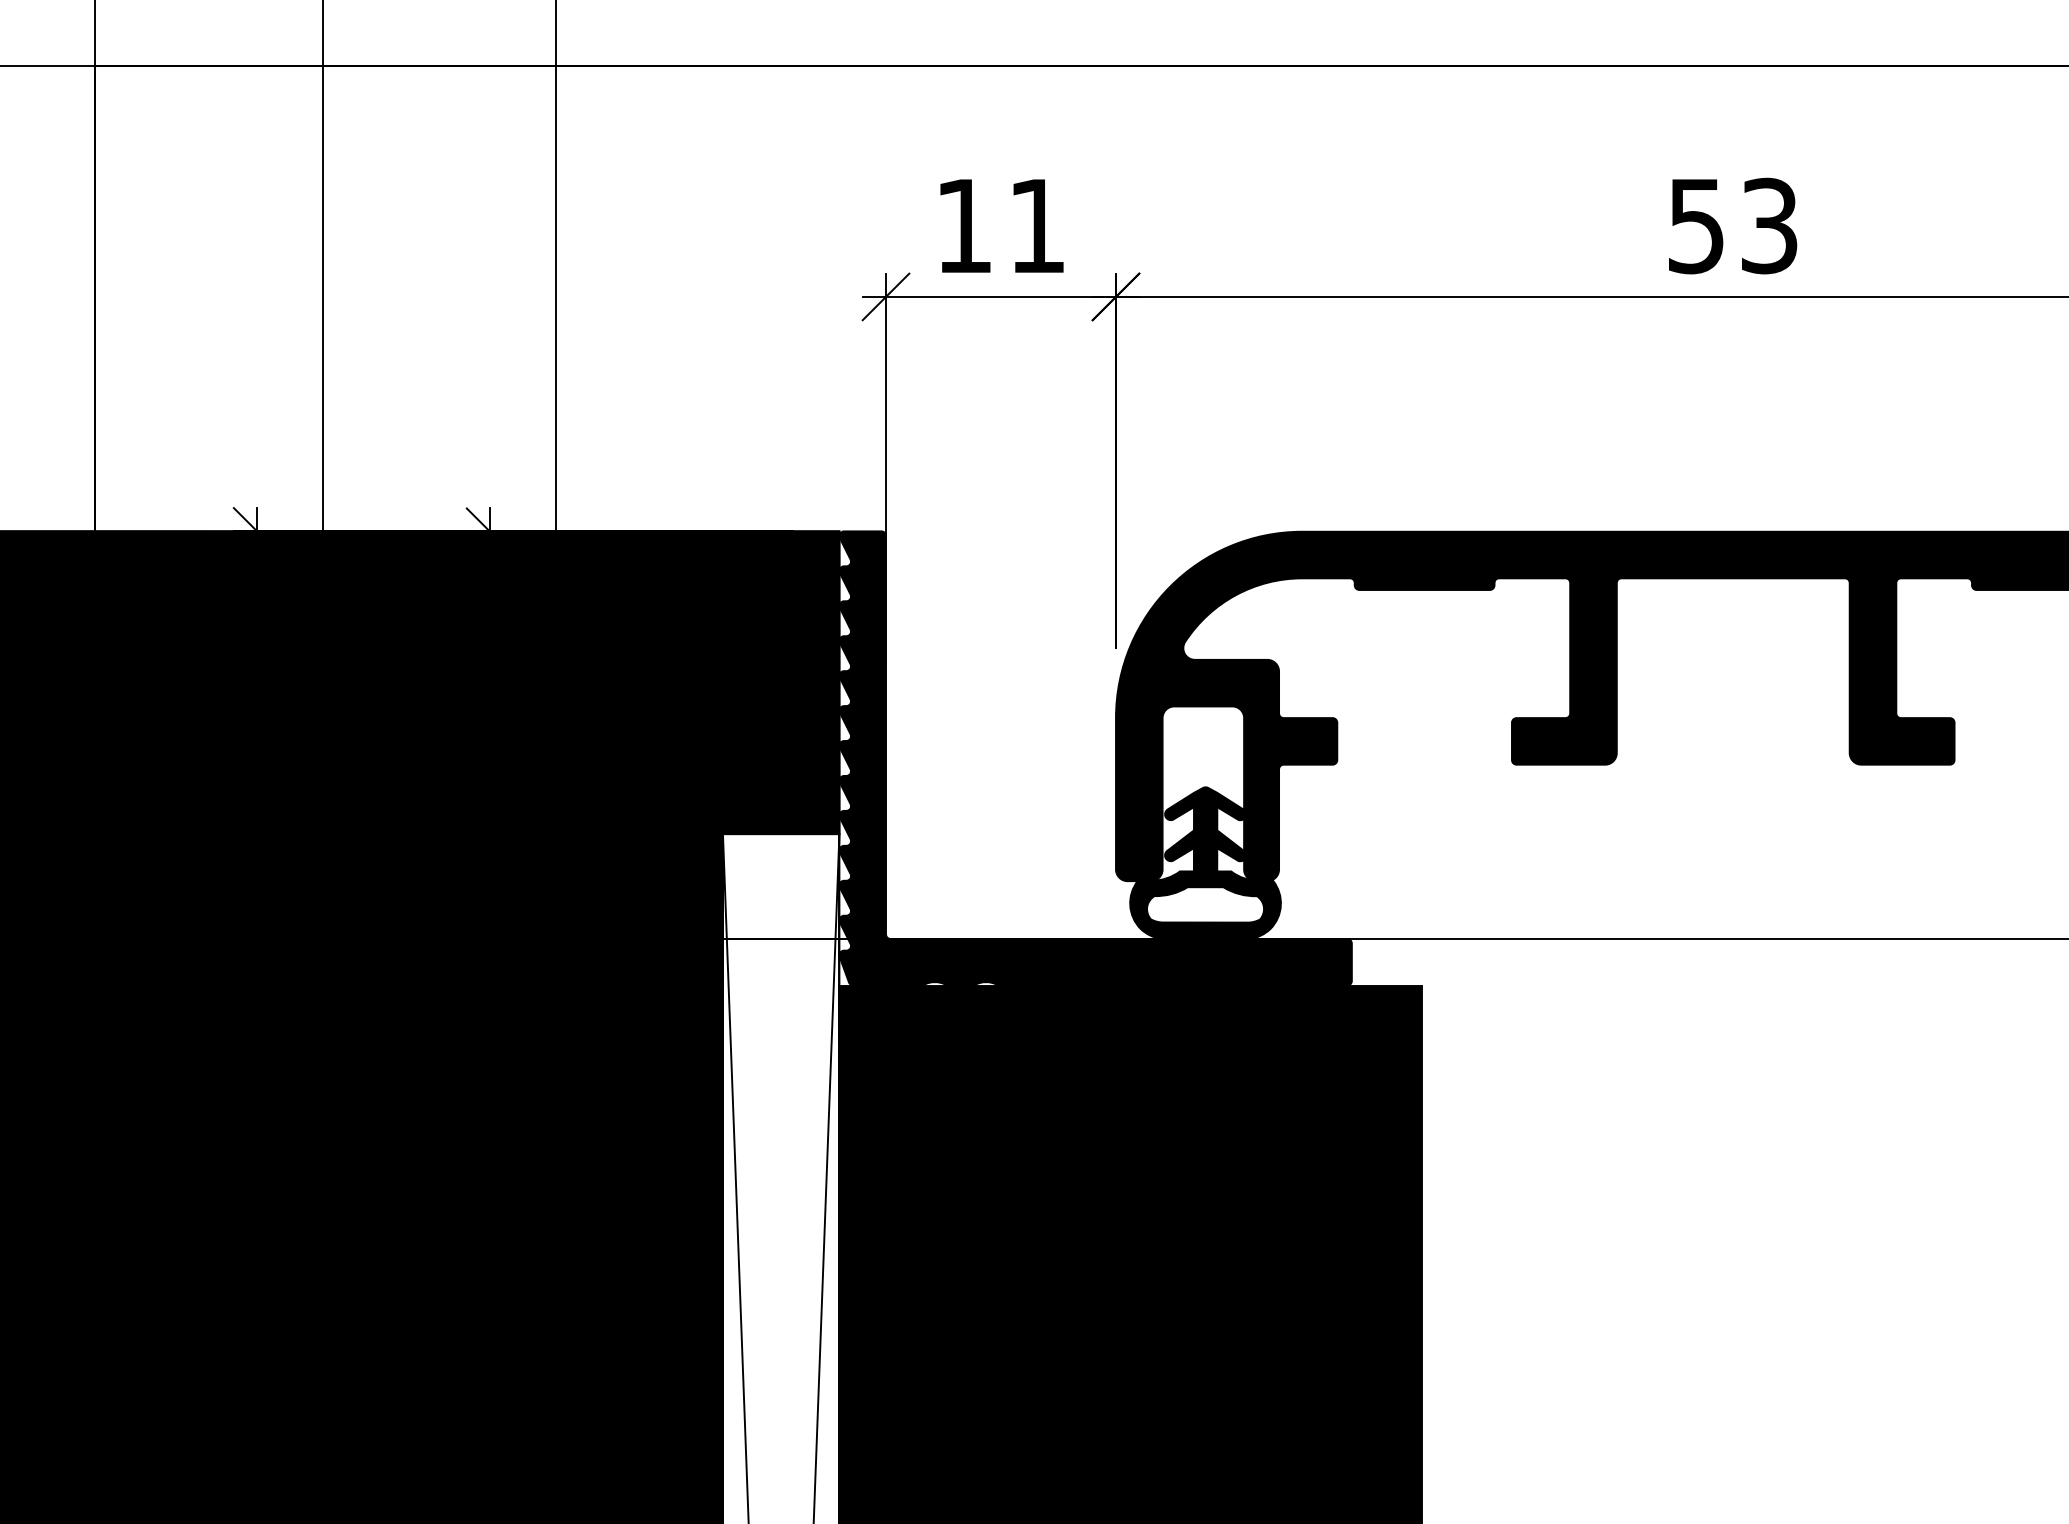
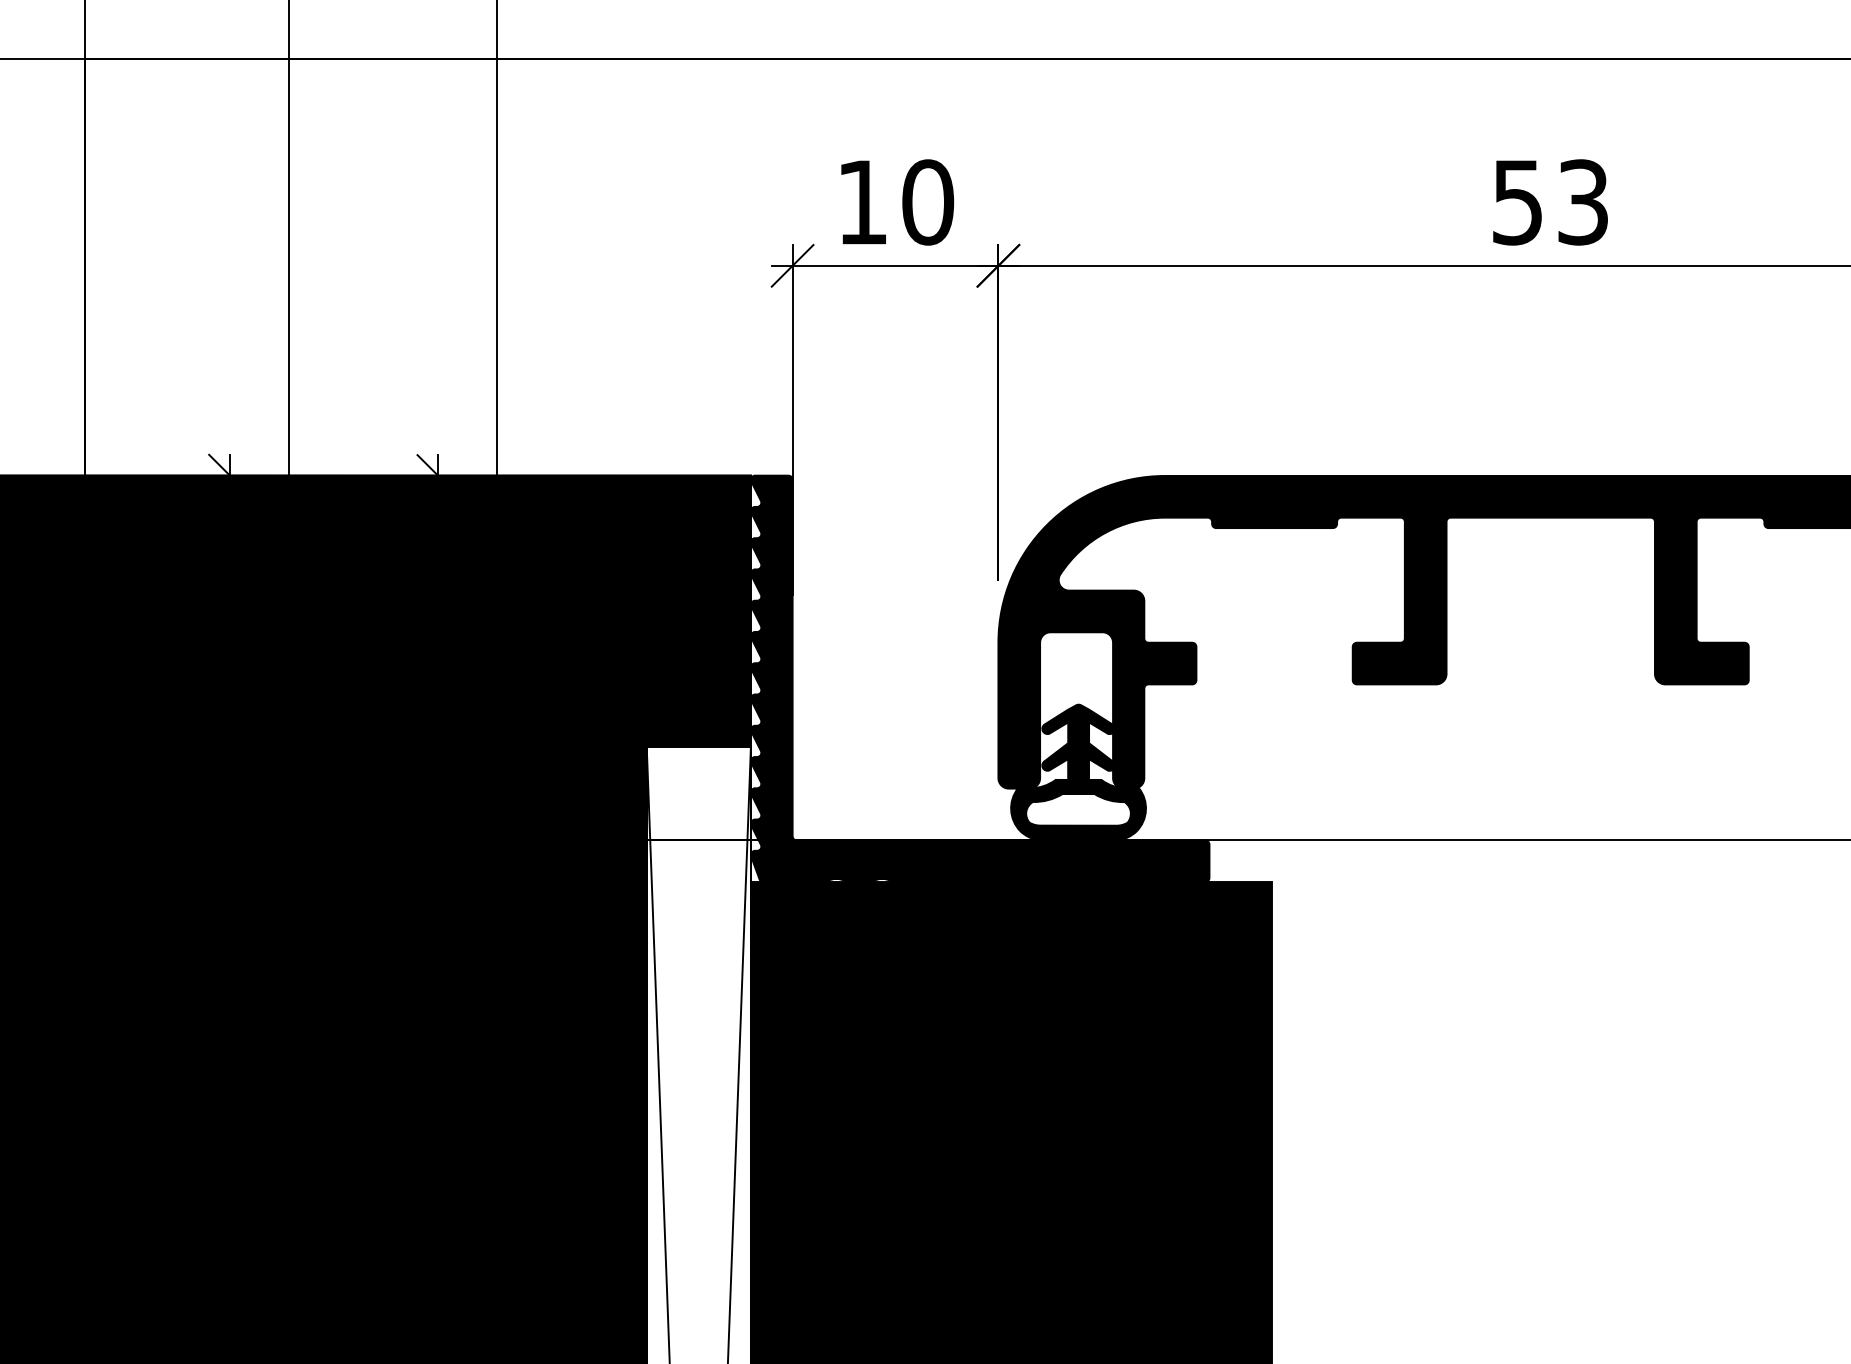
text: (1037, 225) -> (928, 201), 11 -> 10

